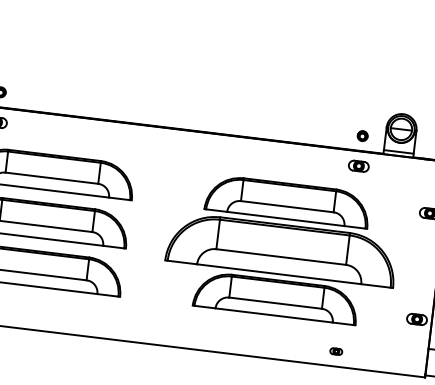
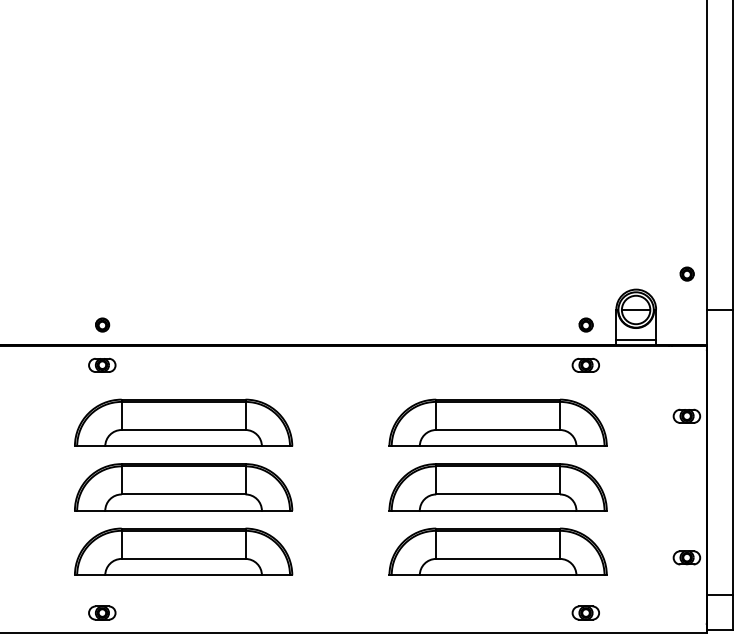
part: (281, 249) -> (497, 487), size x0.71
part: (336, 351) -> (585, 612), size x1.67

